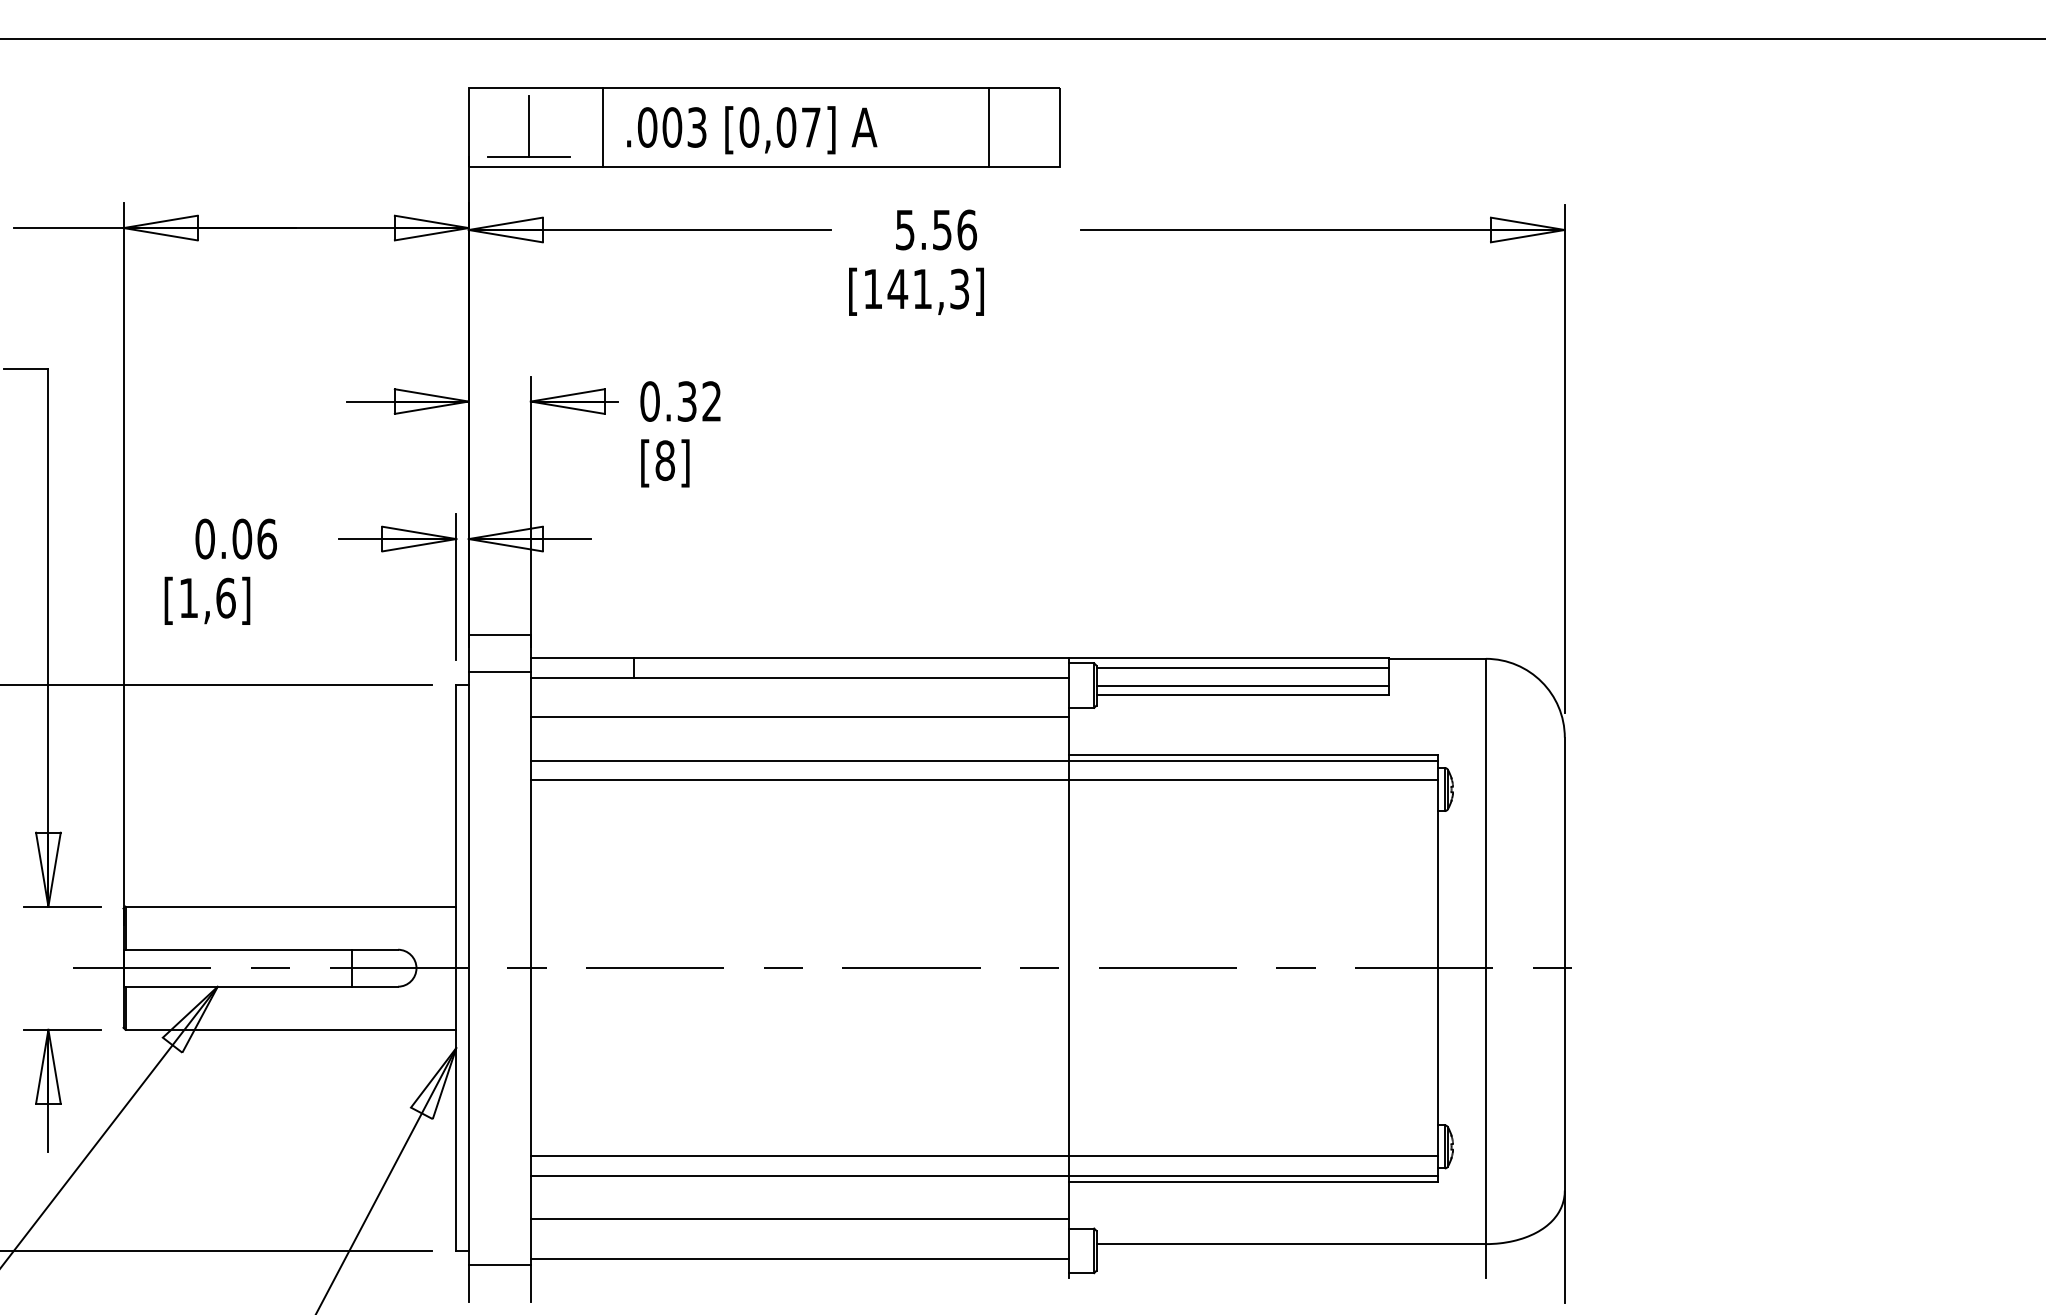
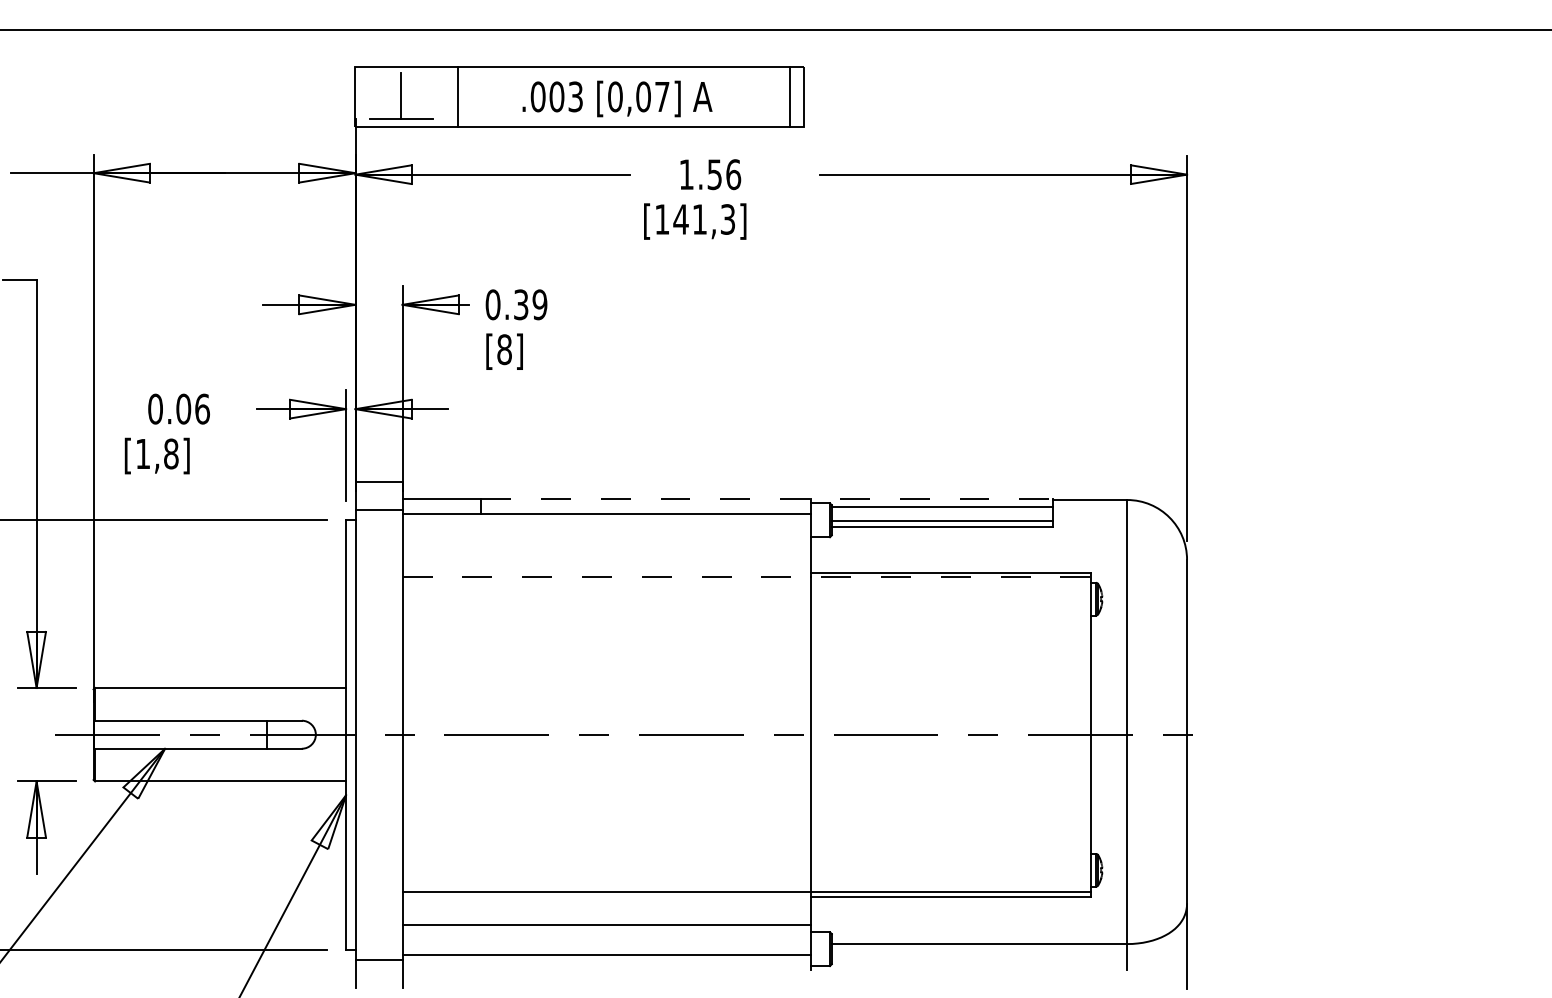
line: (989, 126) -> (789, 96), moved
text: (752, 129) -> (617, 98), moved
text: (905, 229) -> (686, 174), 5.56 -> 1.56
text: (711, 401) -> (539, 304), 0.32 -> 0.39
text: (226, 597) -> (171, 453), [1,6] -> [1,8]
line: (1011, 658) -> (767, 499), solid -> dashed
line: (799, 717) -> (606, 544), removed
line: (985, 760) -> (747, 577), solid -> dashed
line: (984, 780) -> (746, 592), removed
line: (984, 1156) -> (746, 877), removed

